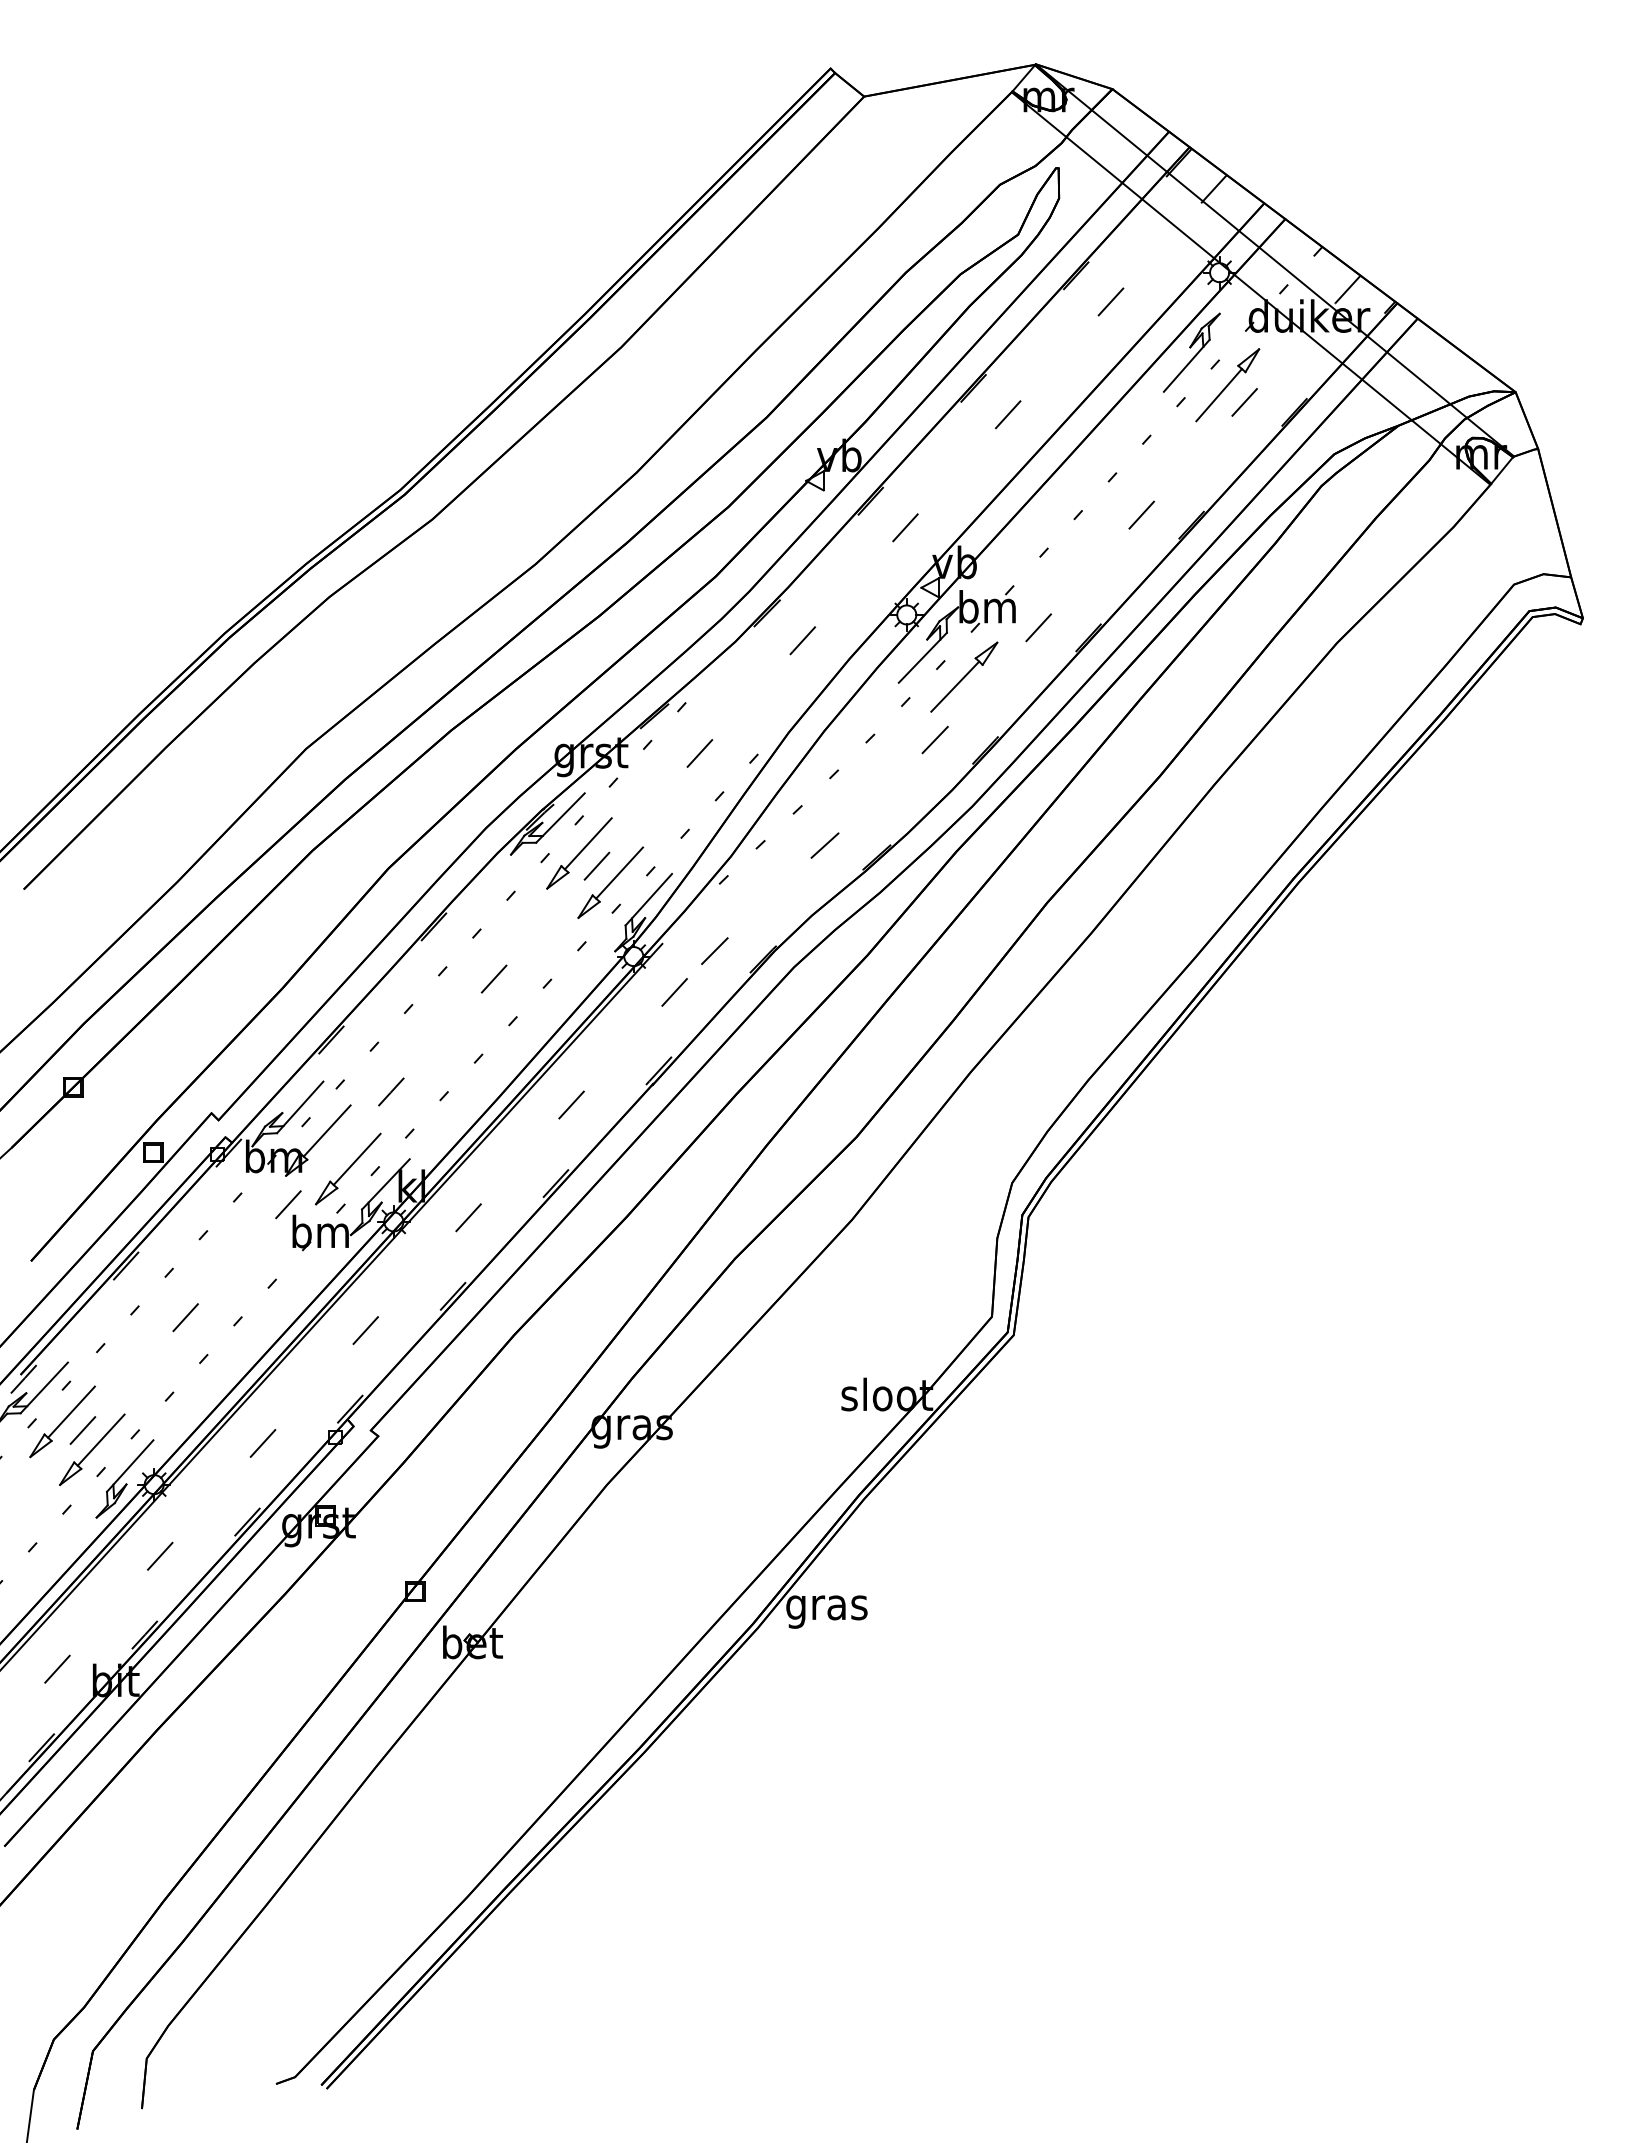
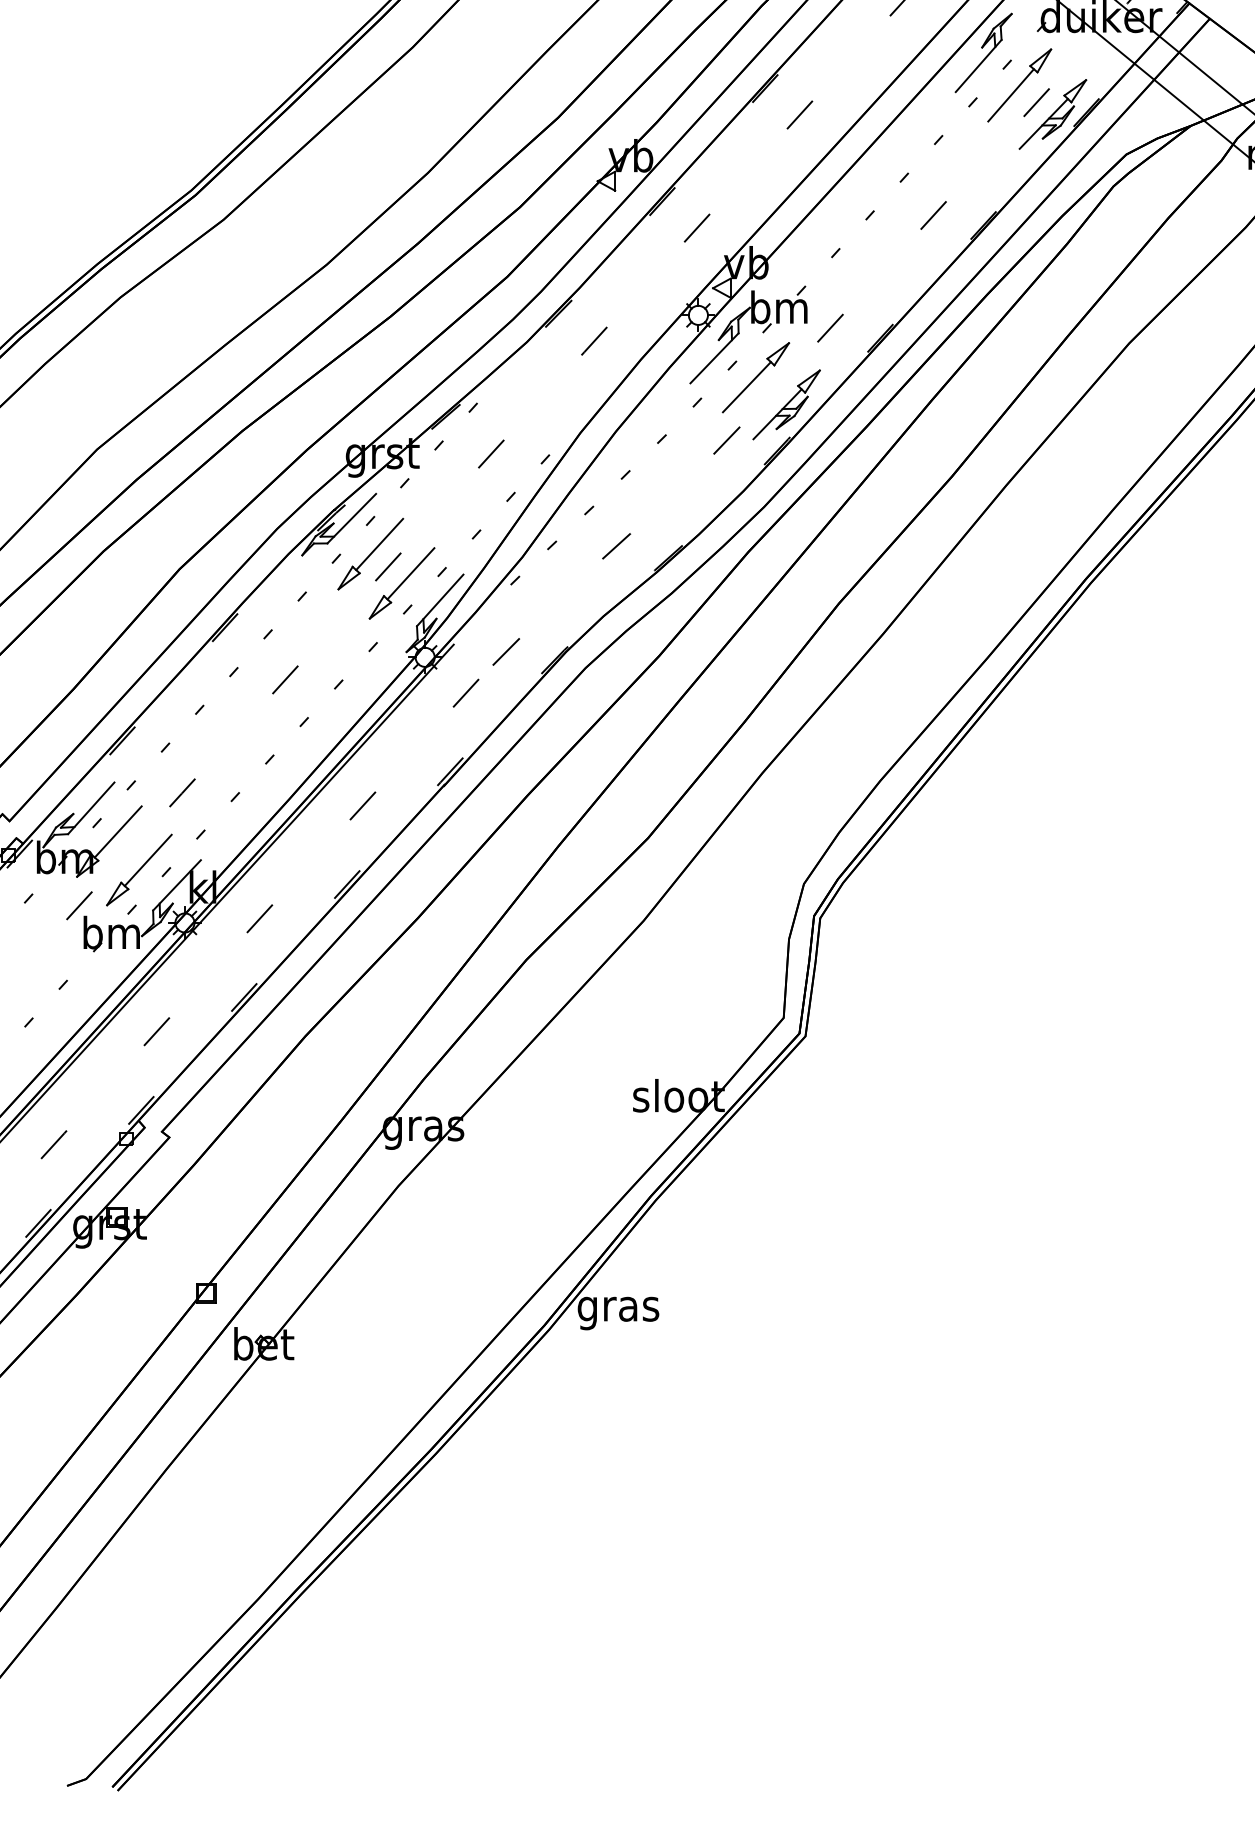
part: (1260, 413) -> (1052, 113), added
part: (994, 704) -> (786, 405), added

